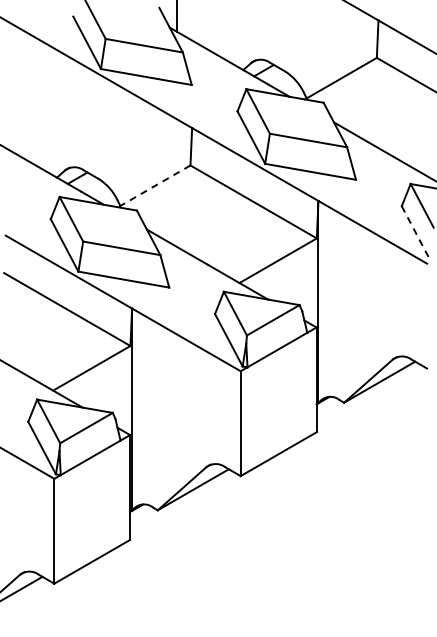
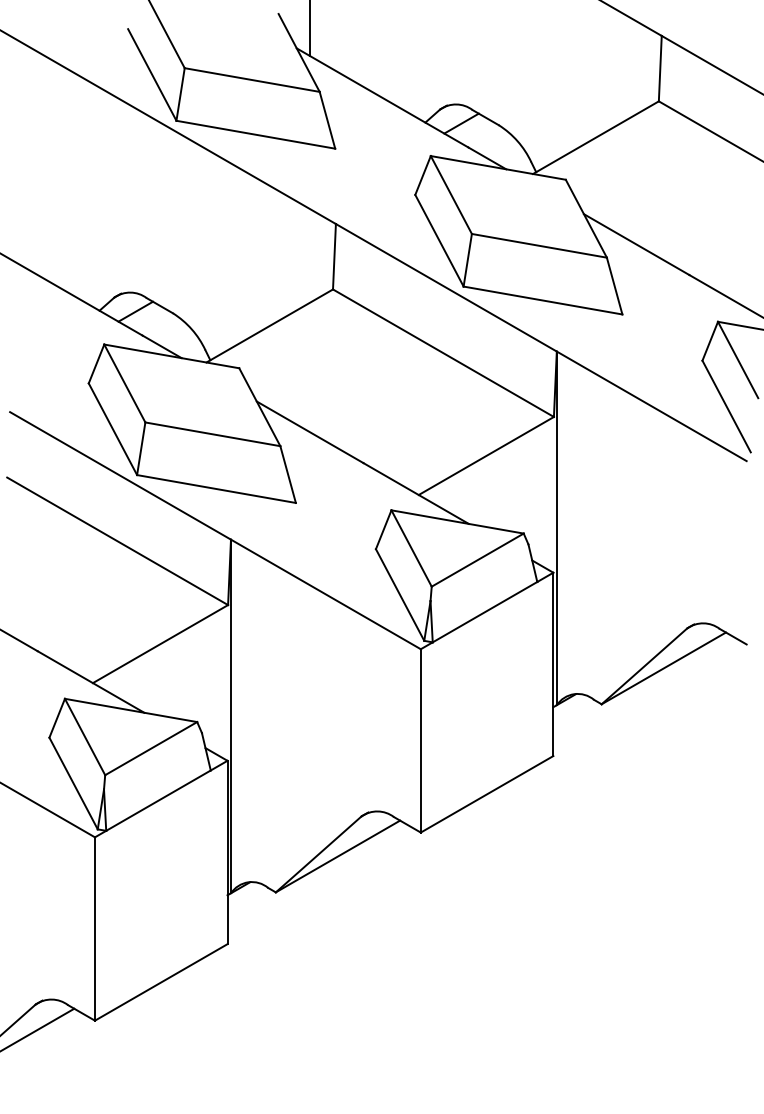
line: (154, 186) -> (270, 326), dashed -> solid
line: (415, 232) -> (726, 406), dashed -> solid

